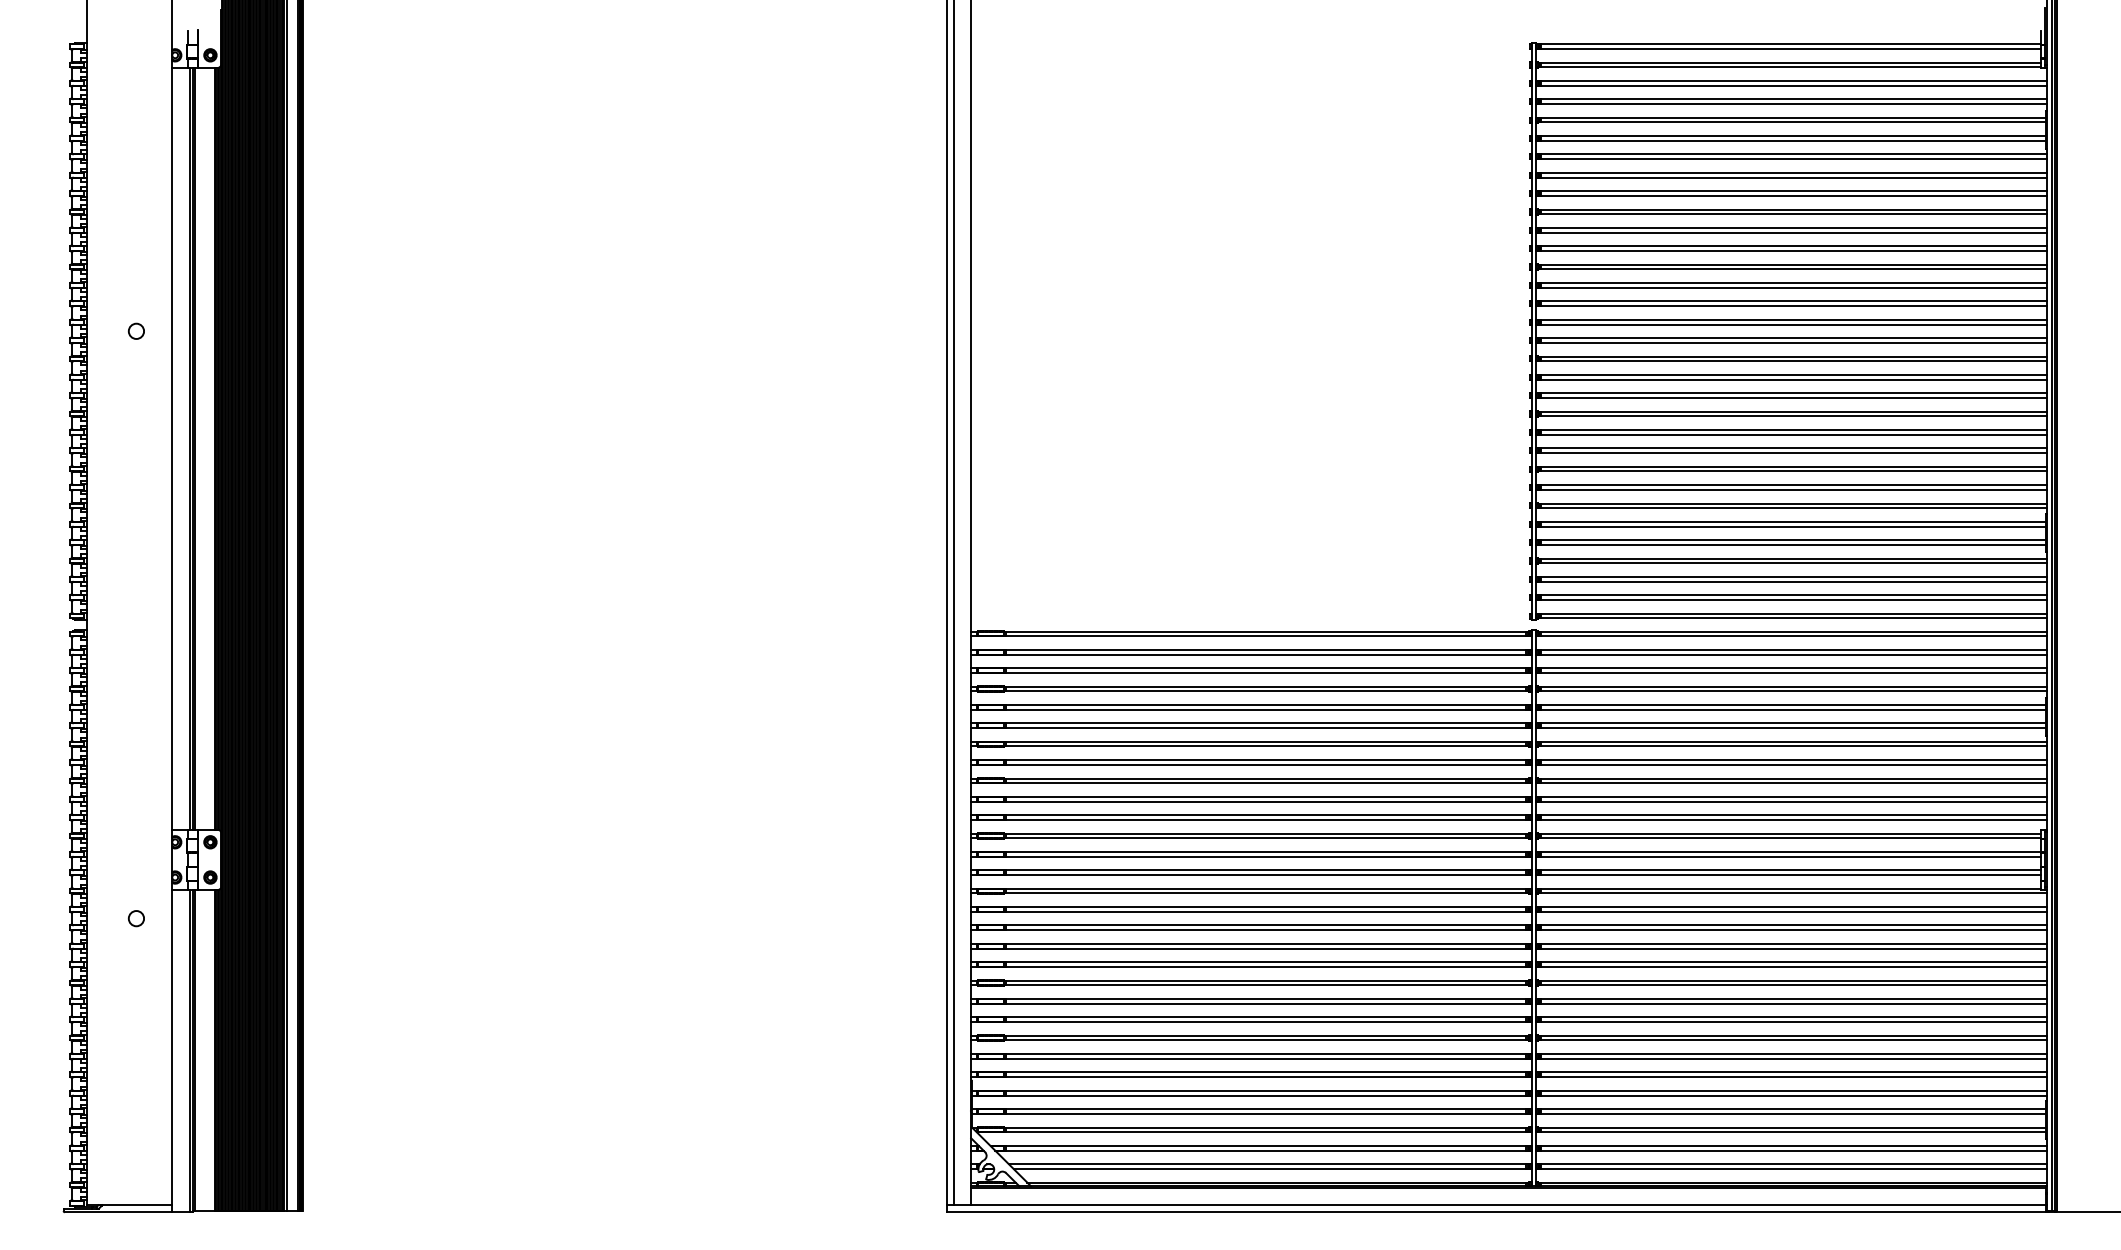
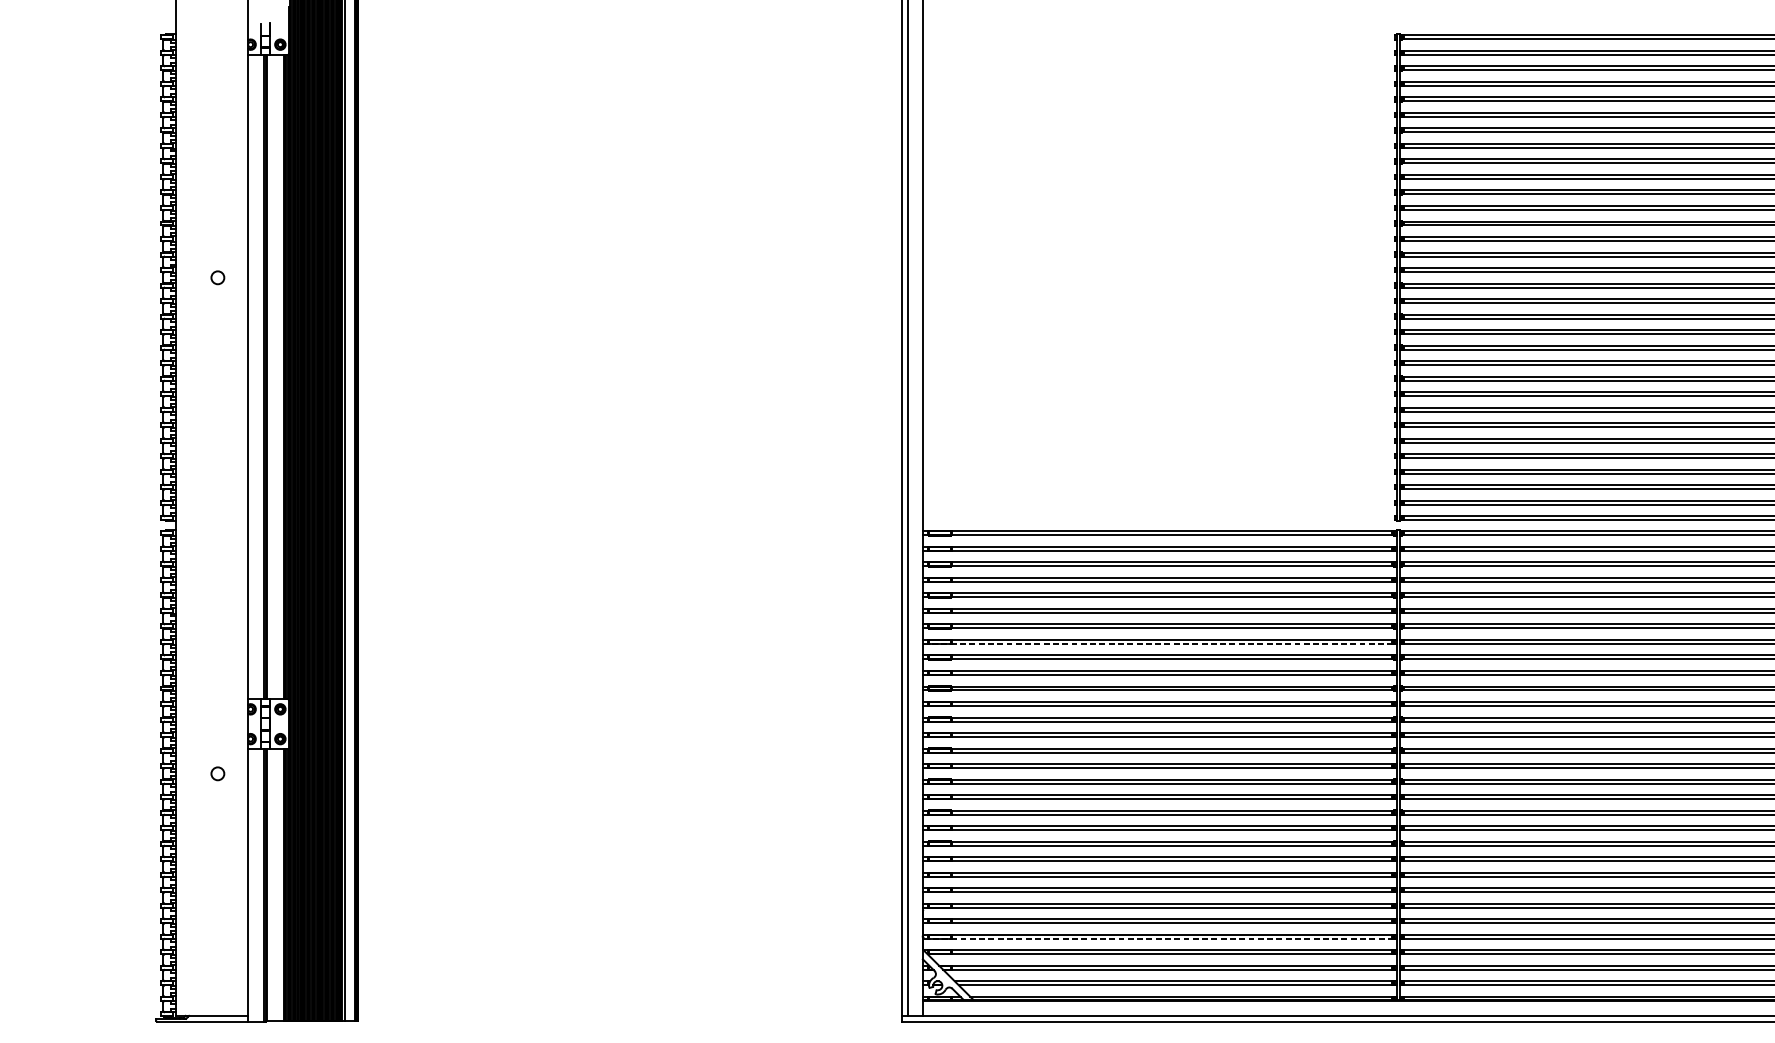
line: (1250, 764) -> (1158, 643), solid -> dashed
line: (1250, 1113) -> (1158, 938), solid -> dashed

